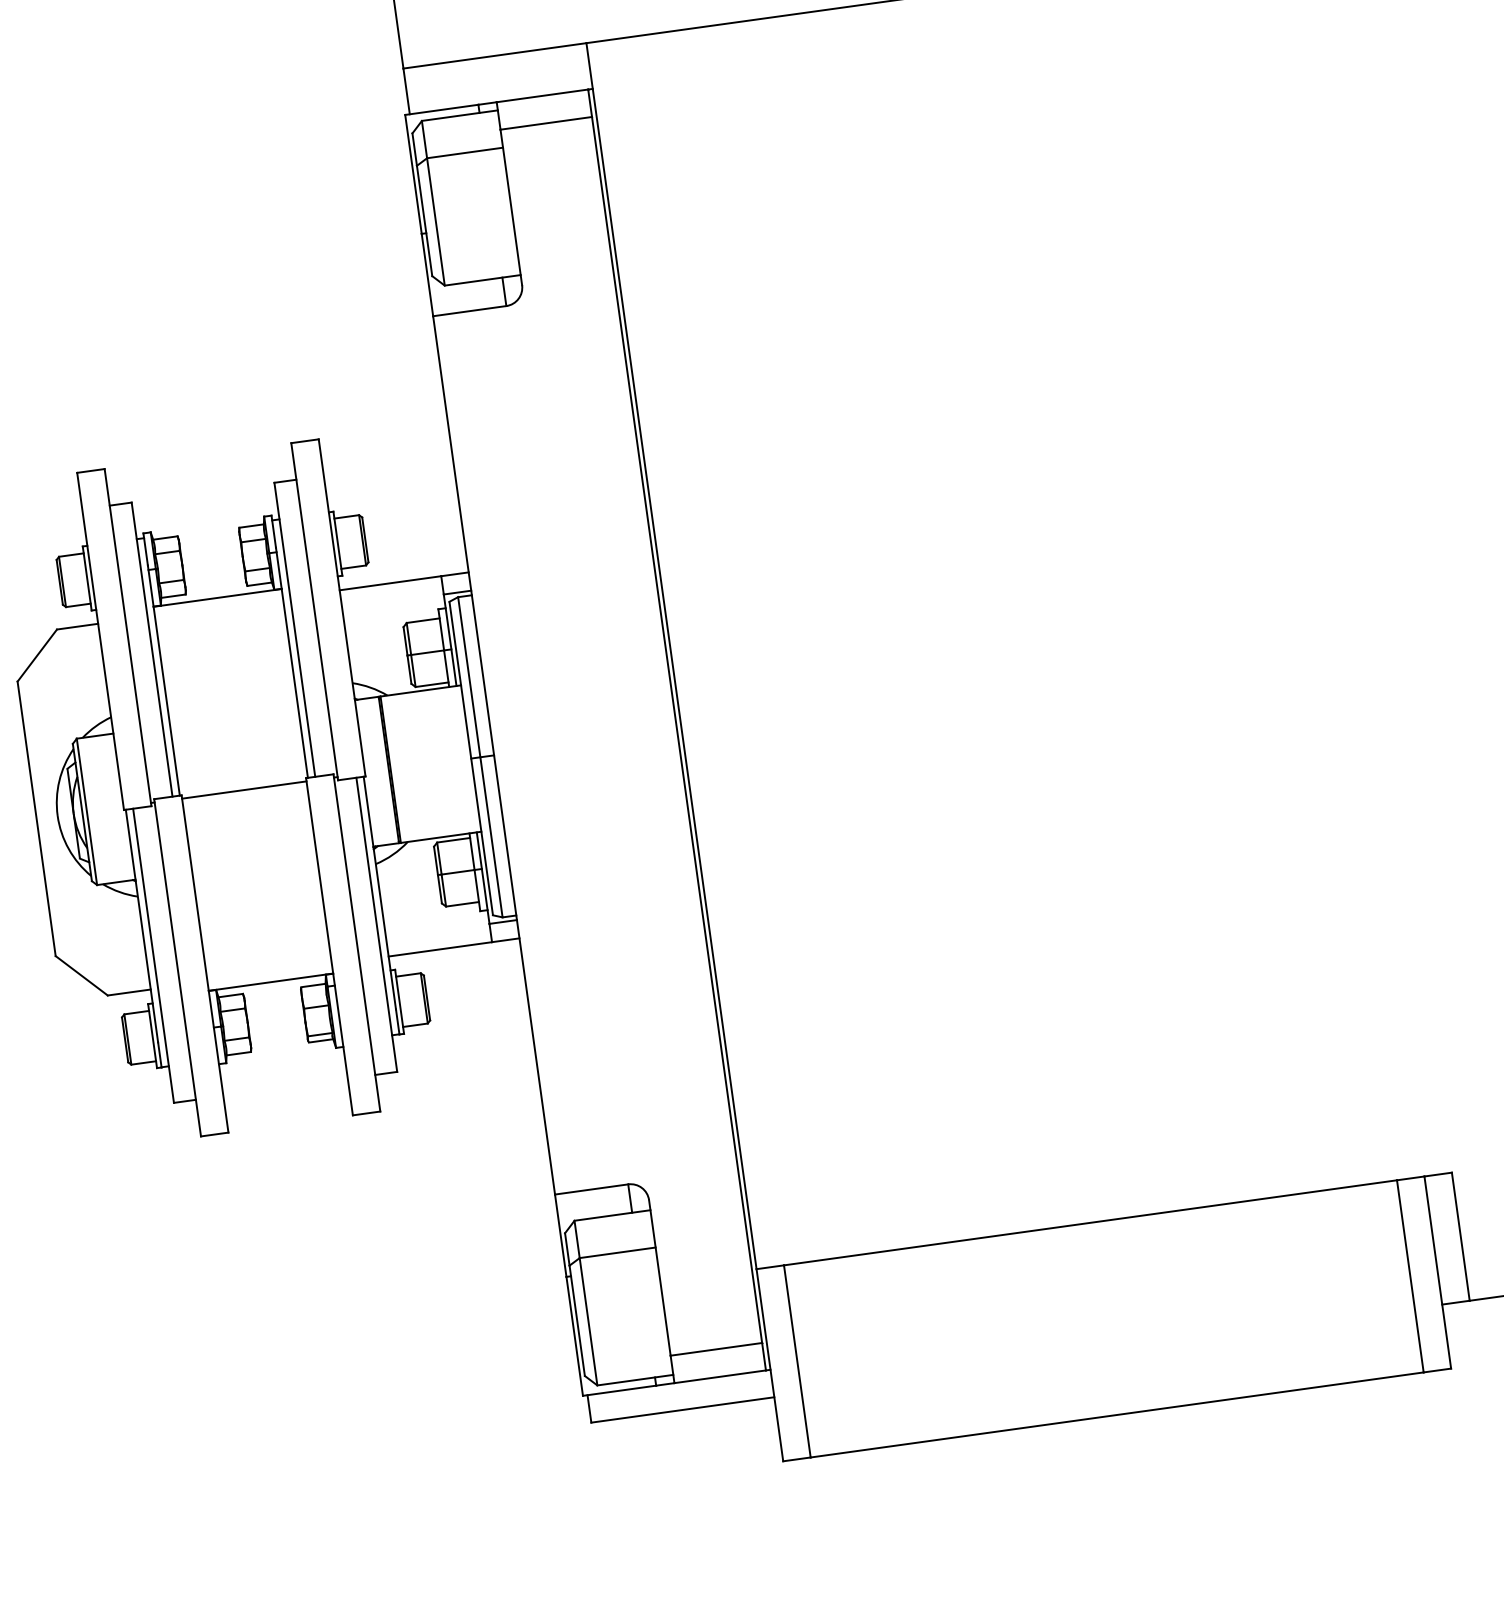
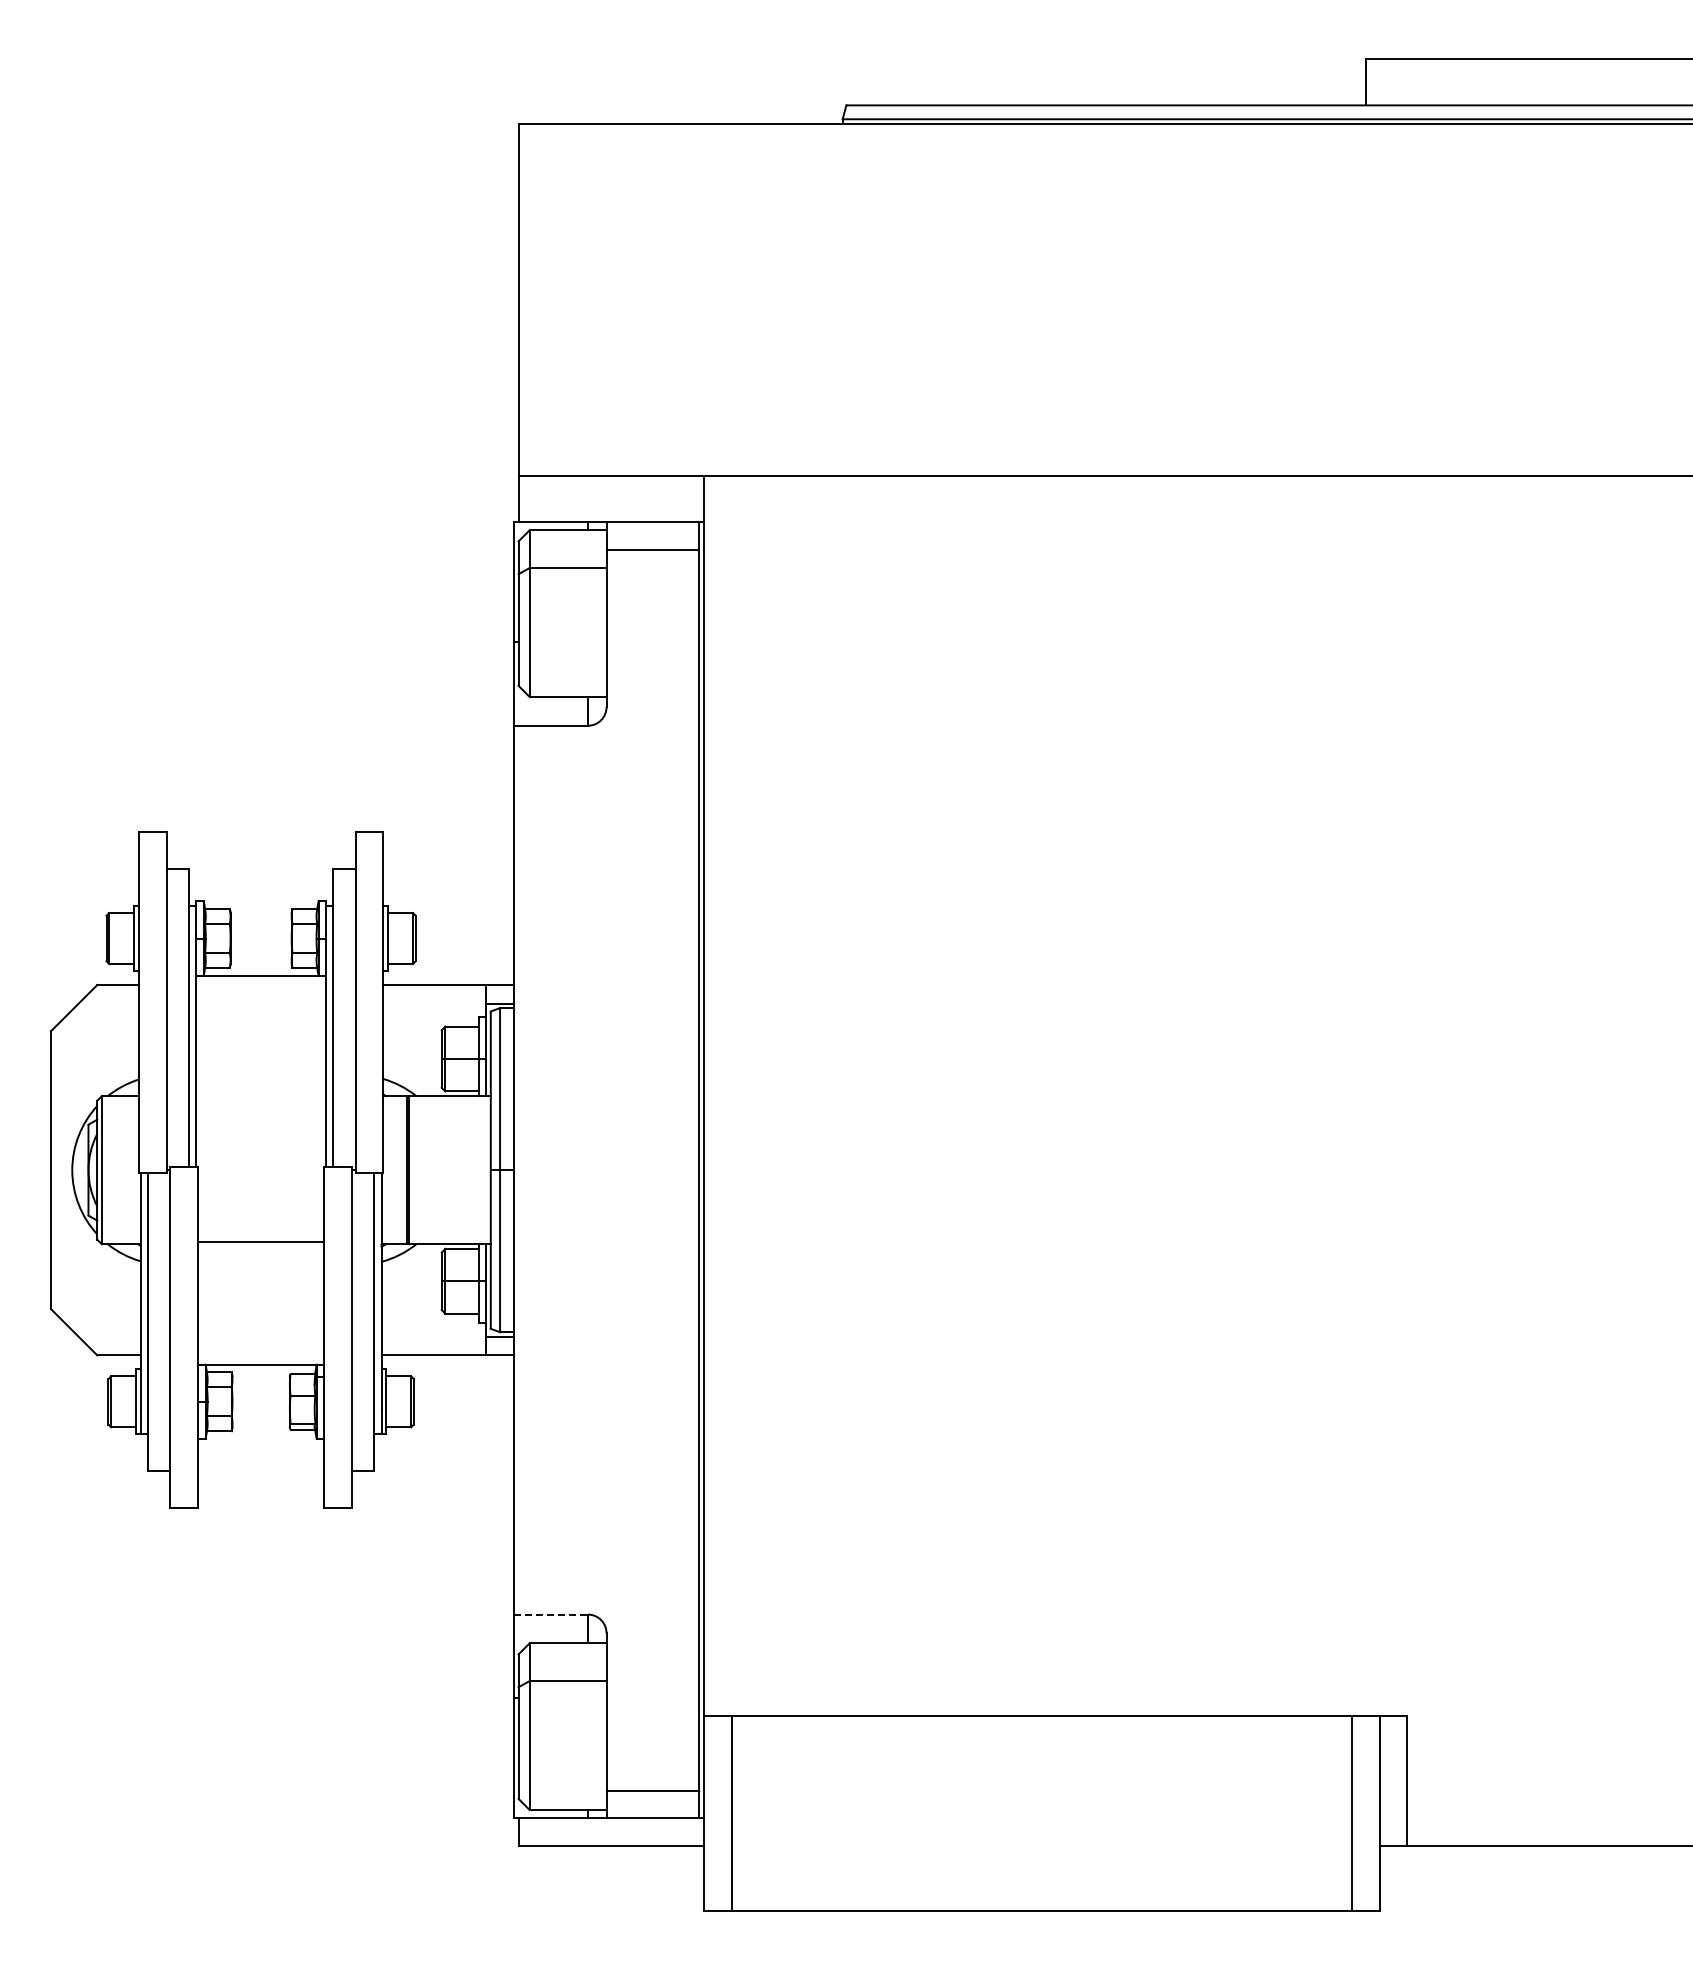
line: (244, 790) -> (261, 1242), moved
line: (592, 1189) -> (551, 1614), solid -> dashed

